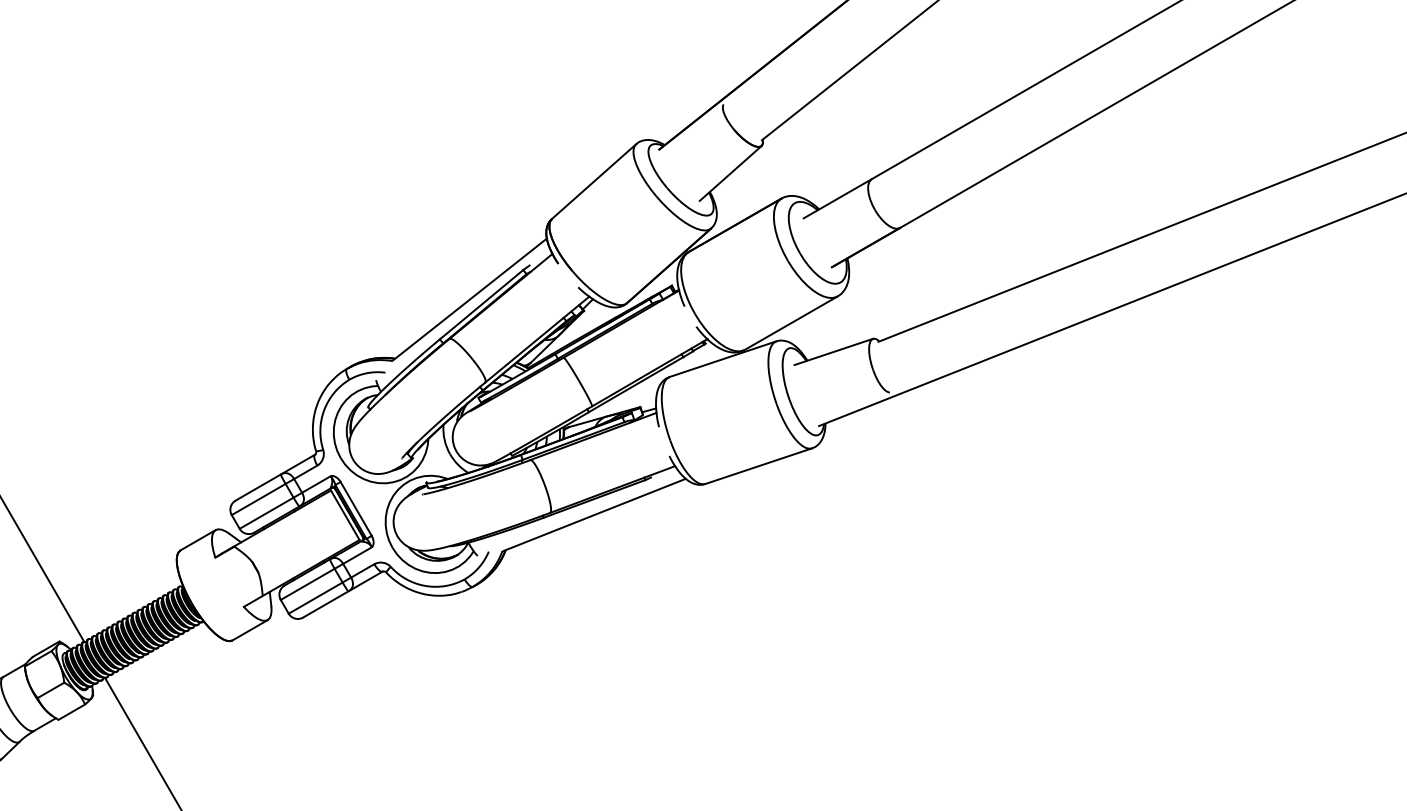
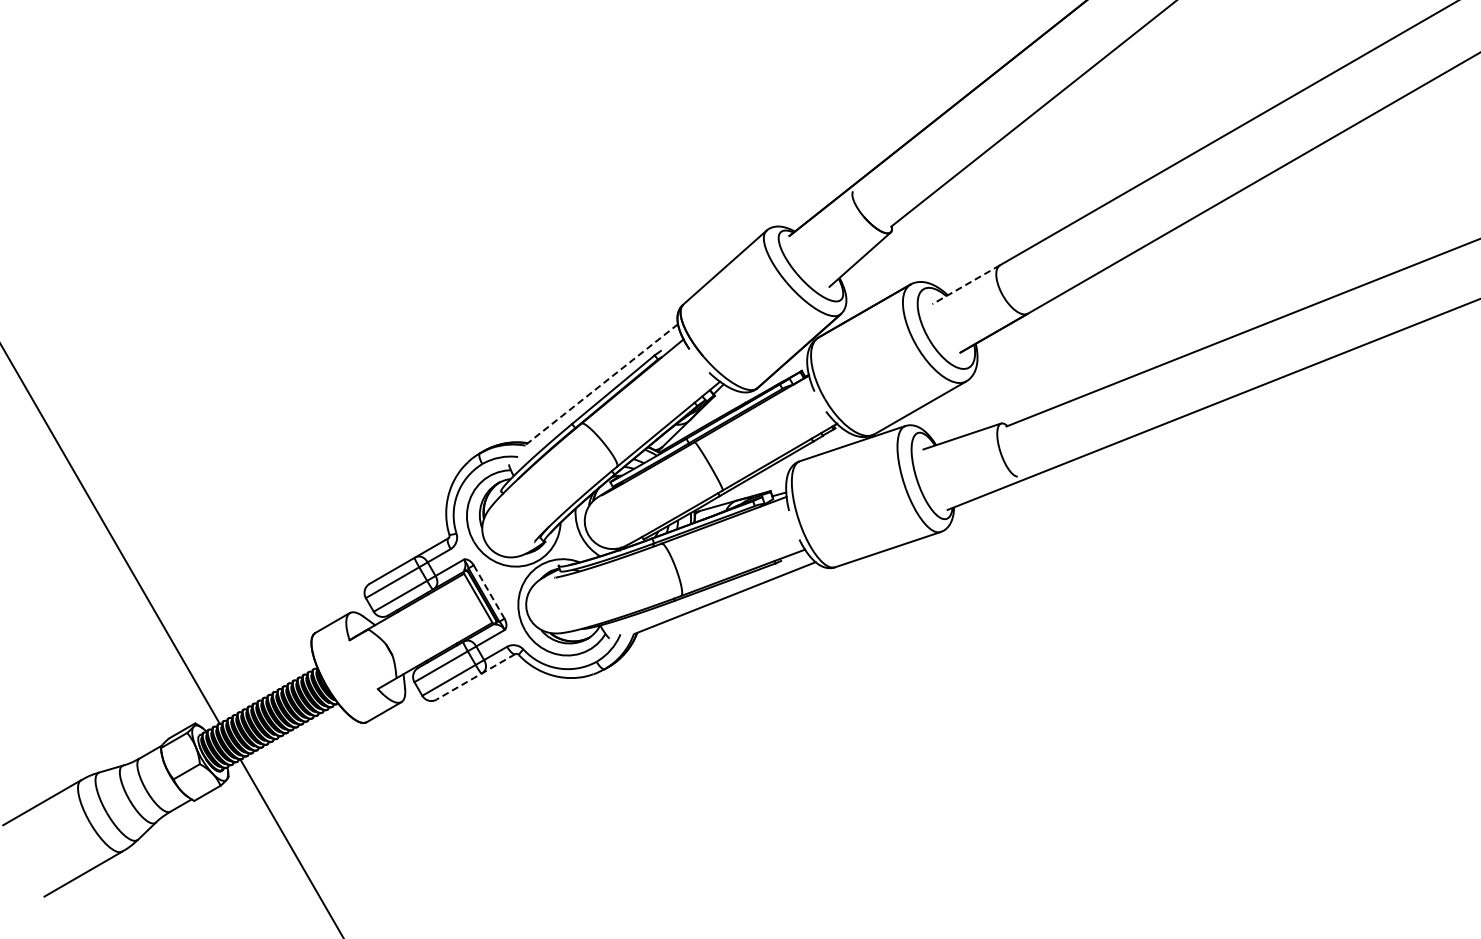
line: (838, 198) -> (966, 284), solid -> dashed
line: (469, 299) -> (601, 384), solid -> dashed
line: (356, 509) -> (489, 592), solid -> dashed
line: (342, 595) -> (475, 677), solid -> dashed

